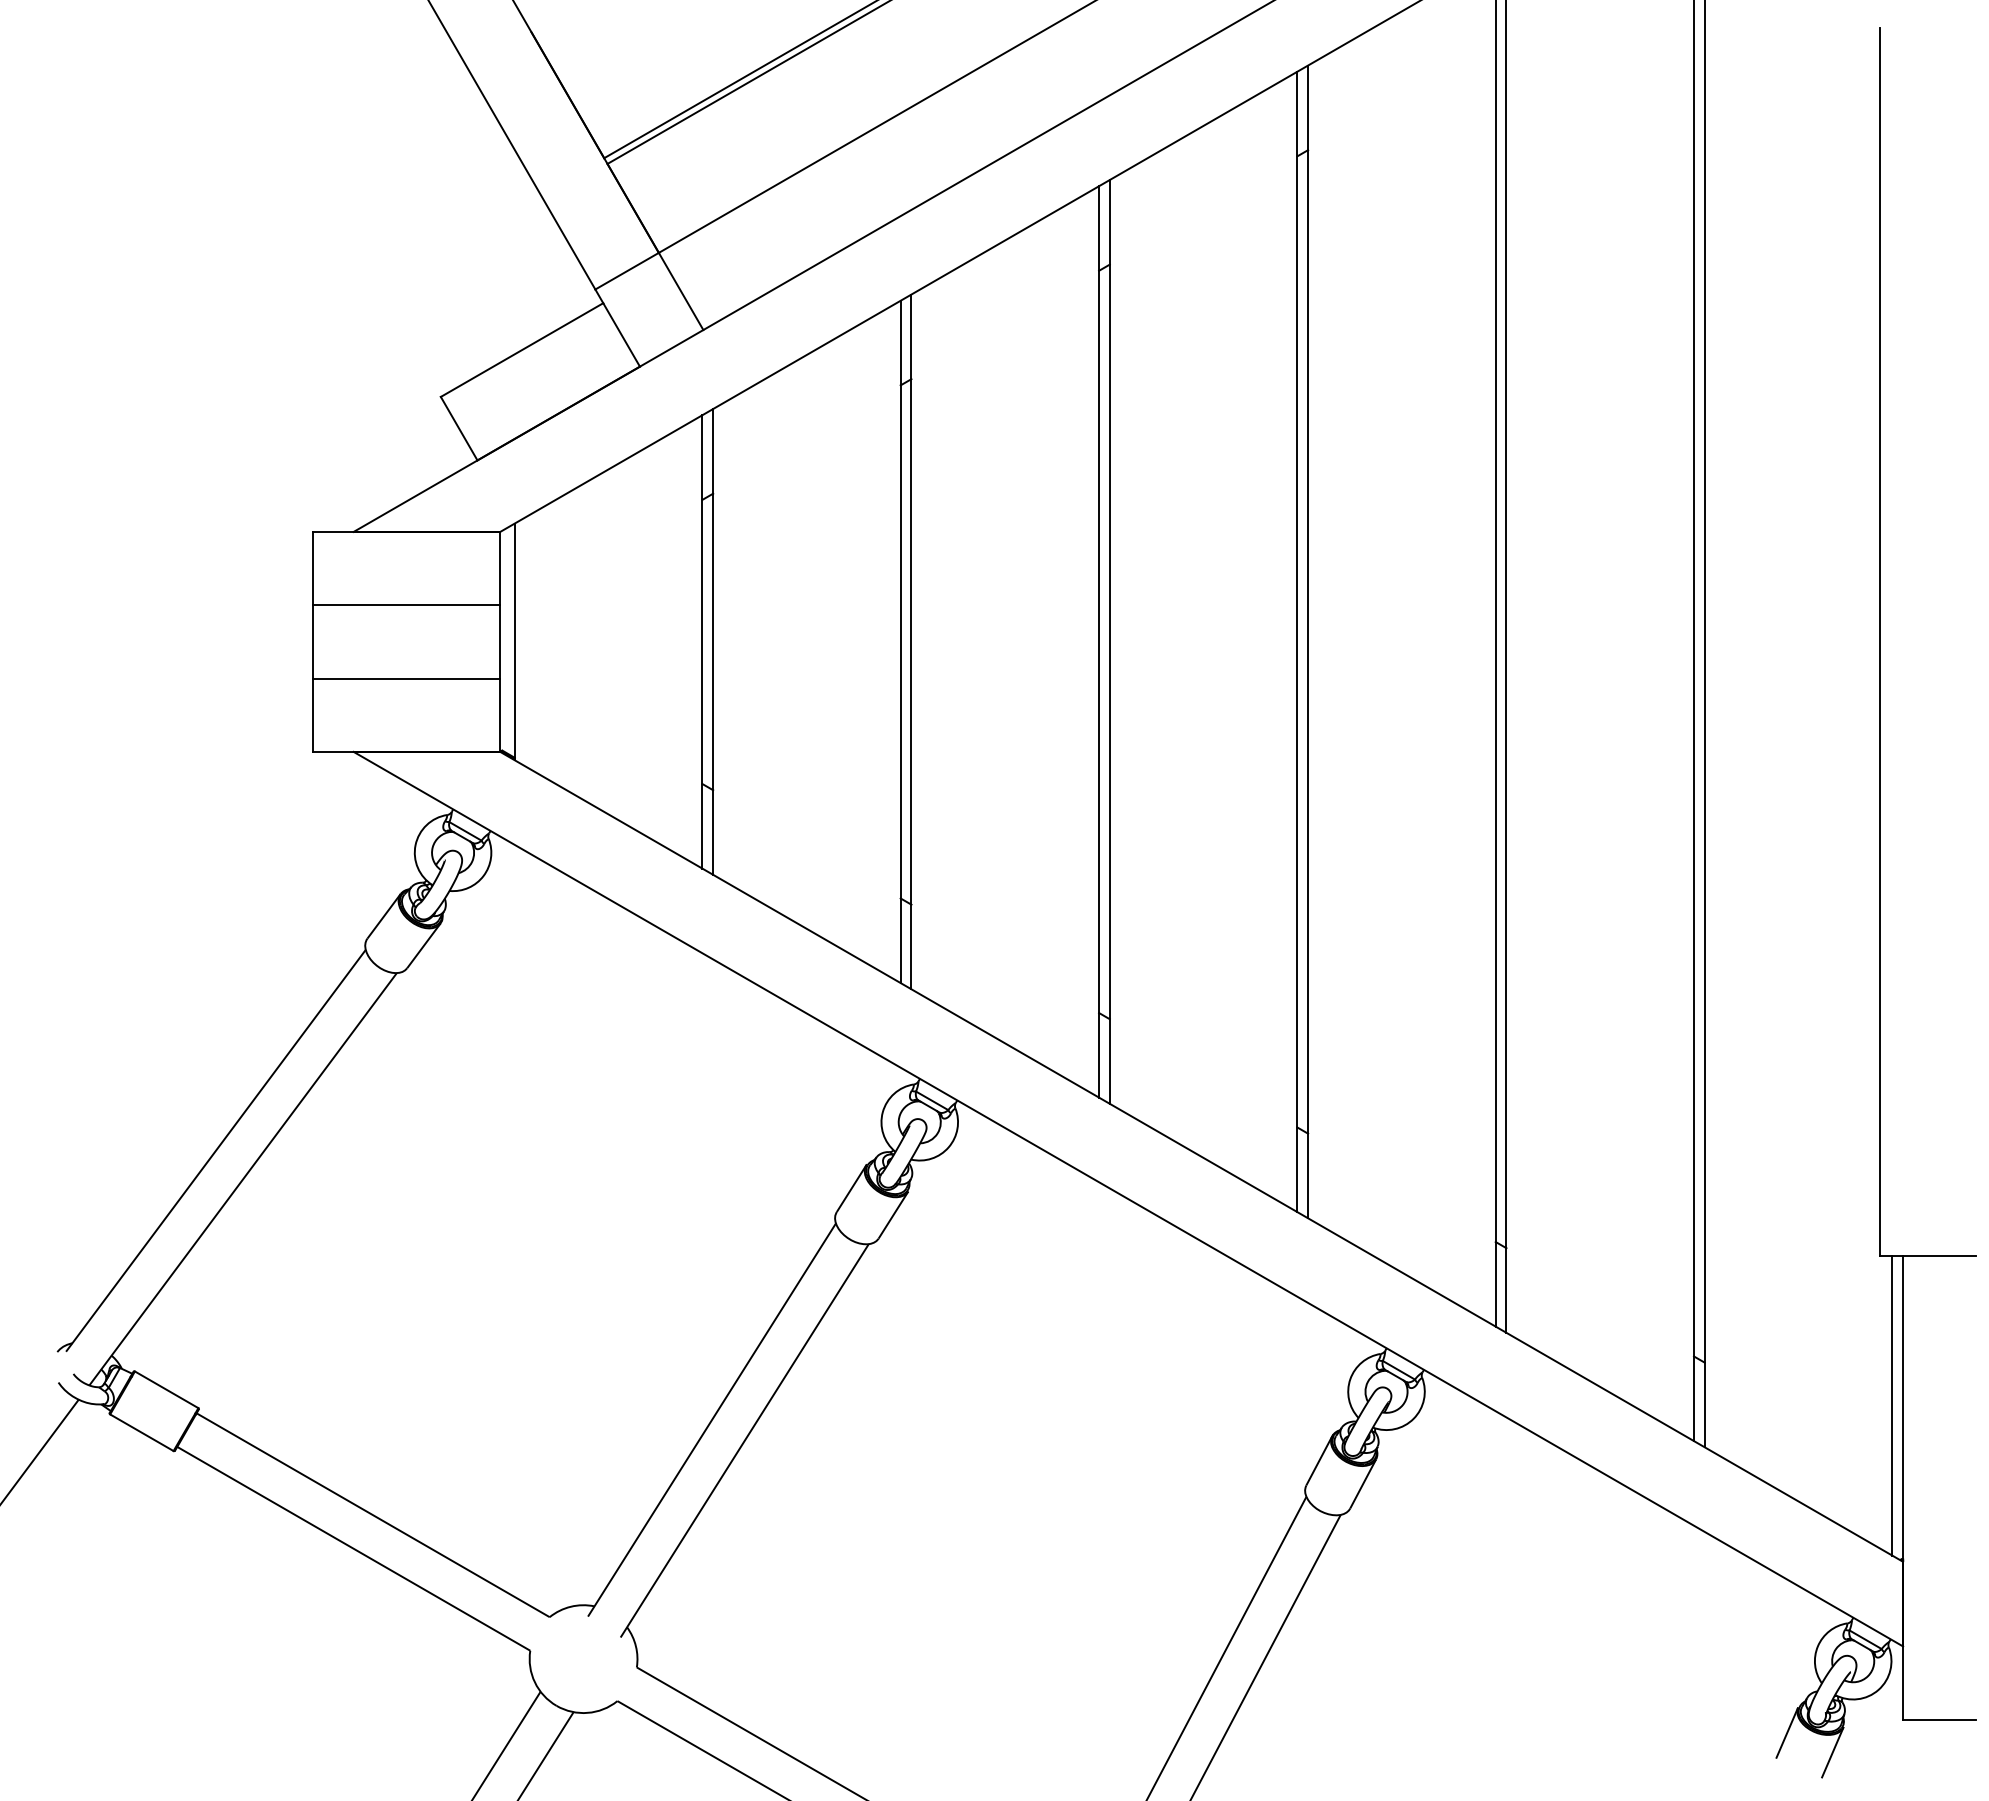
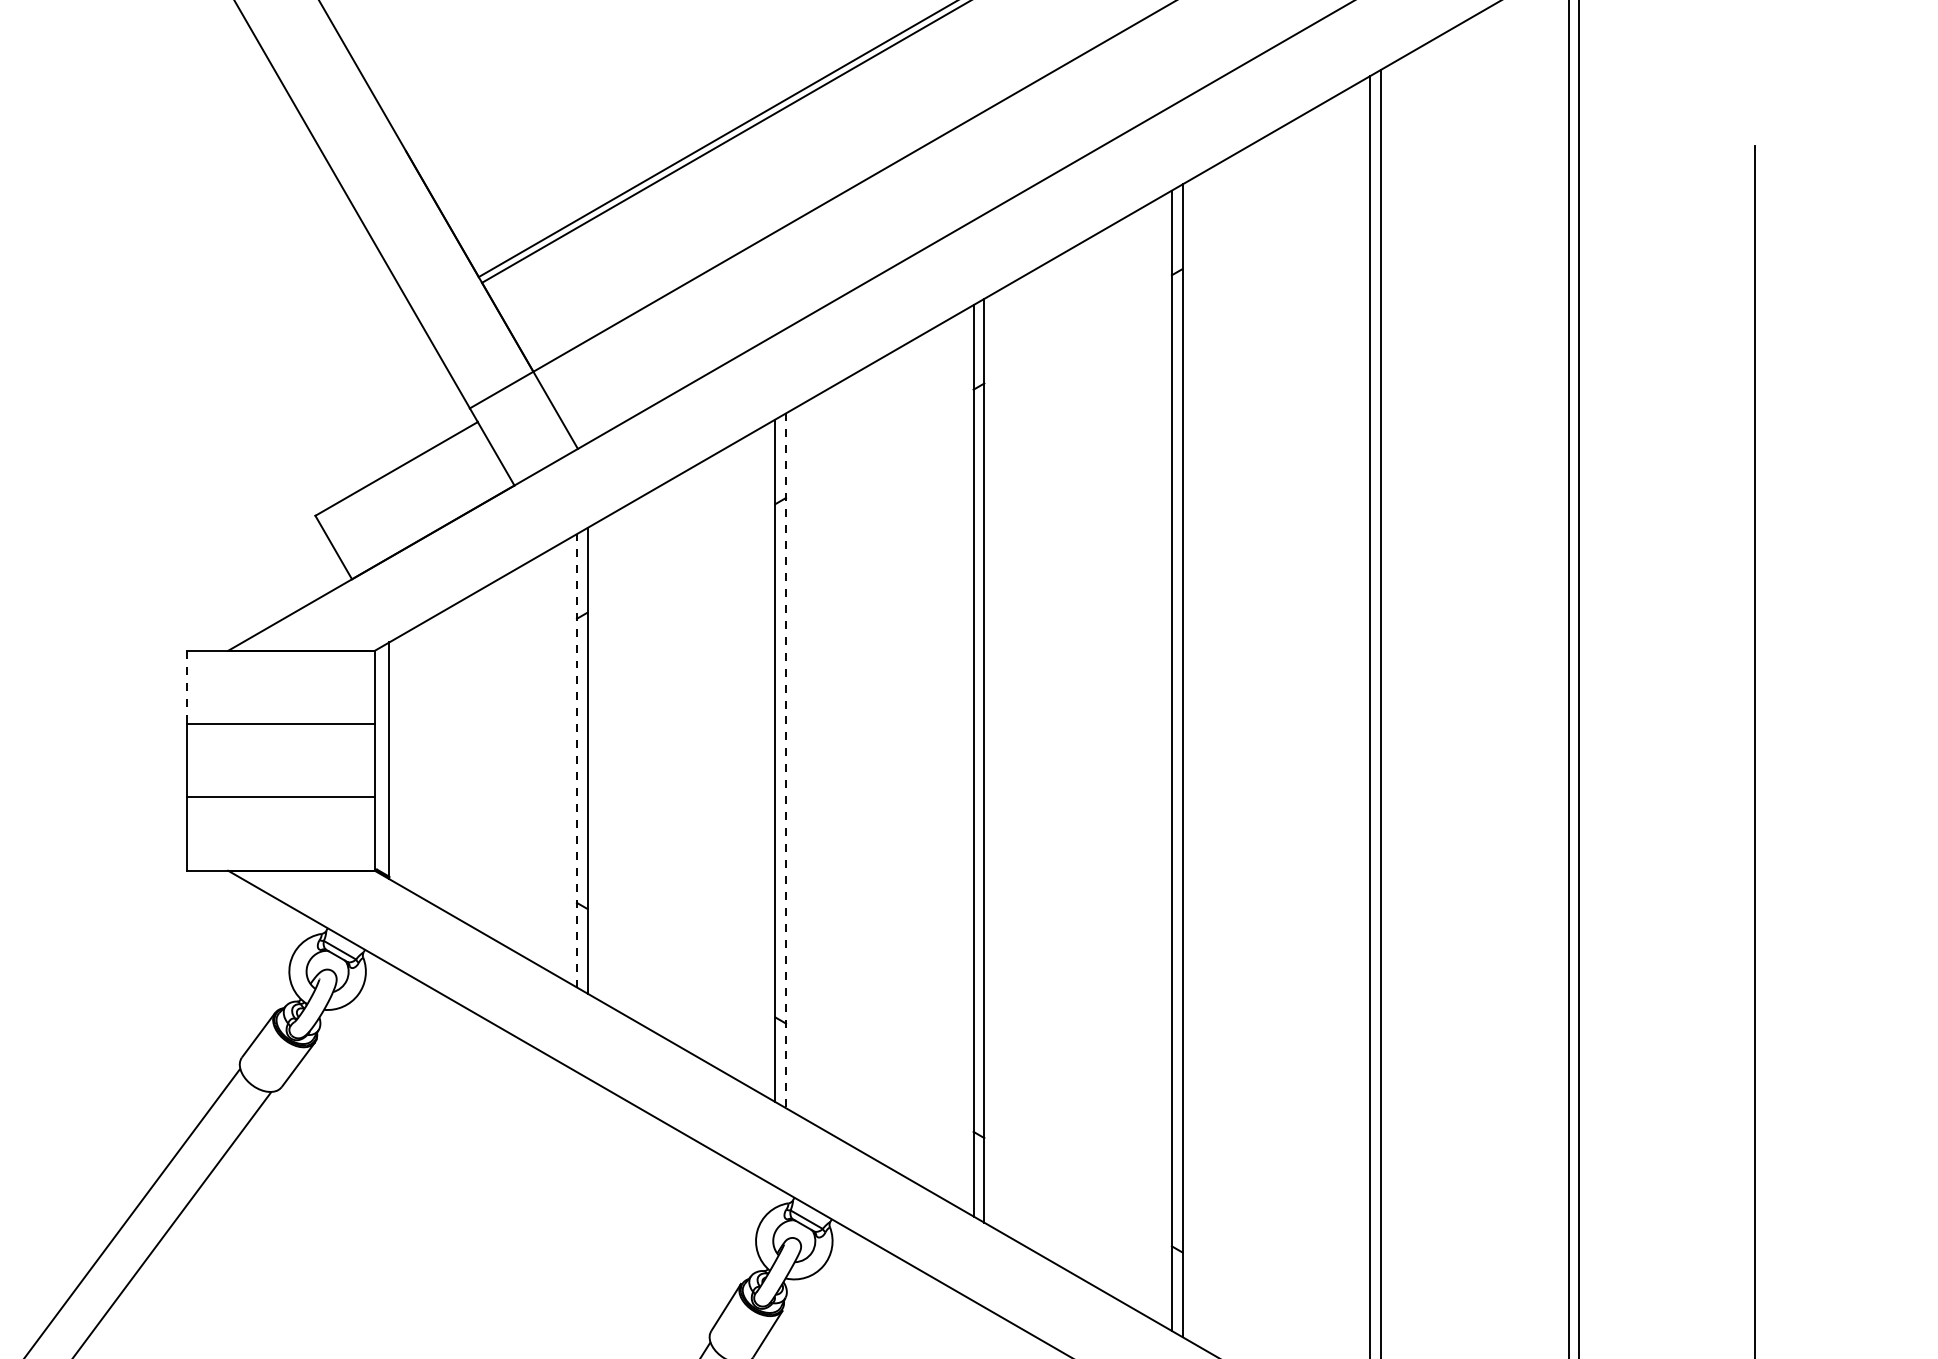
line: (312, 568) -> (187, 687), solid -> dashed
line: (702, 641) -> (577, 760), solid -> dashed
line: (911, 642) -> (786, 761), solid -> dashed

